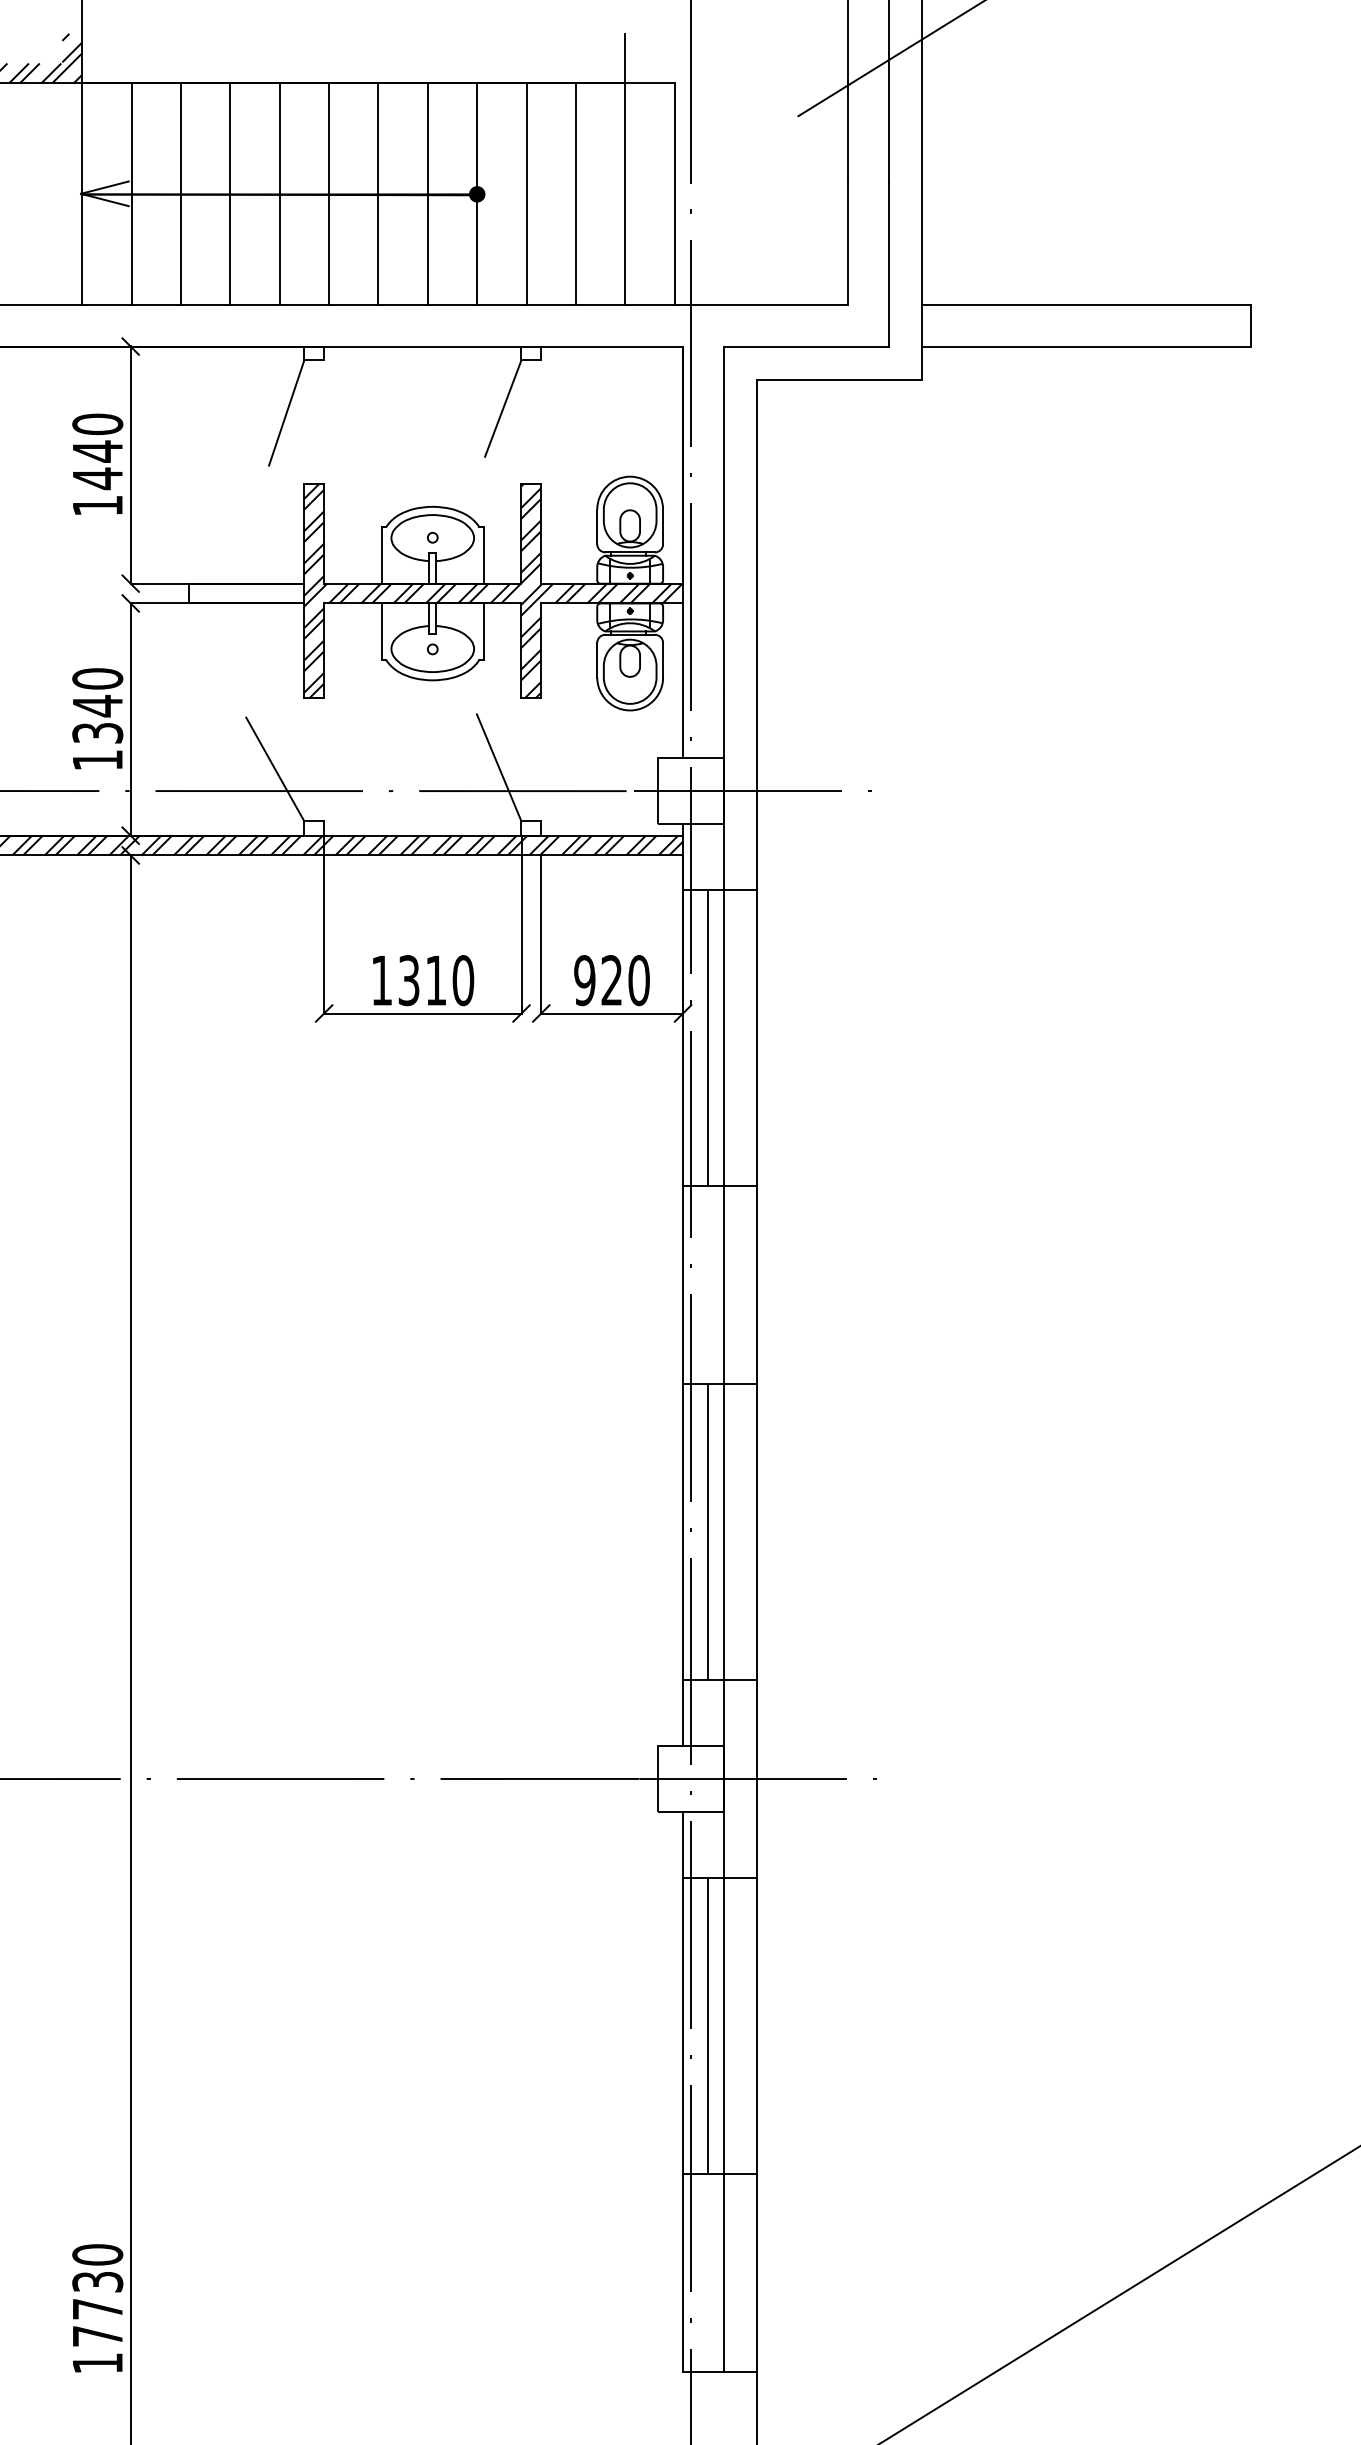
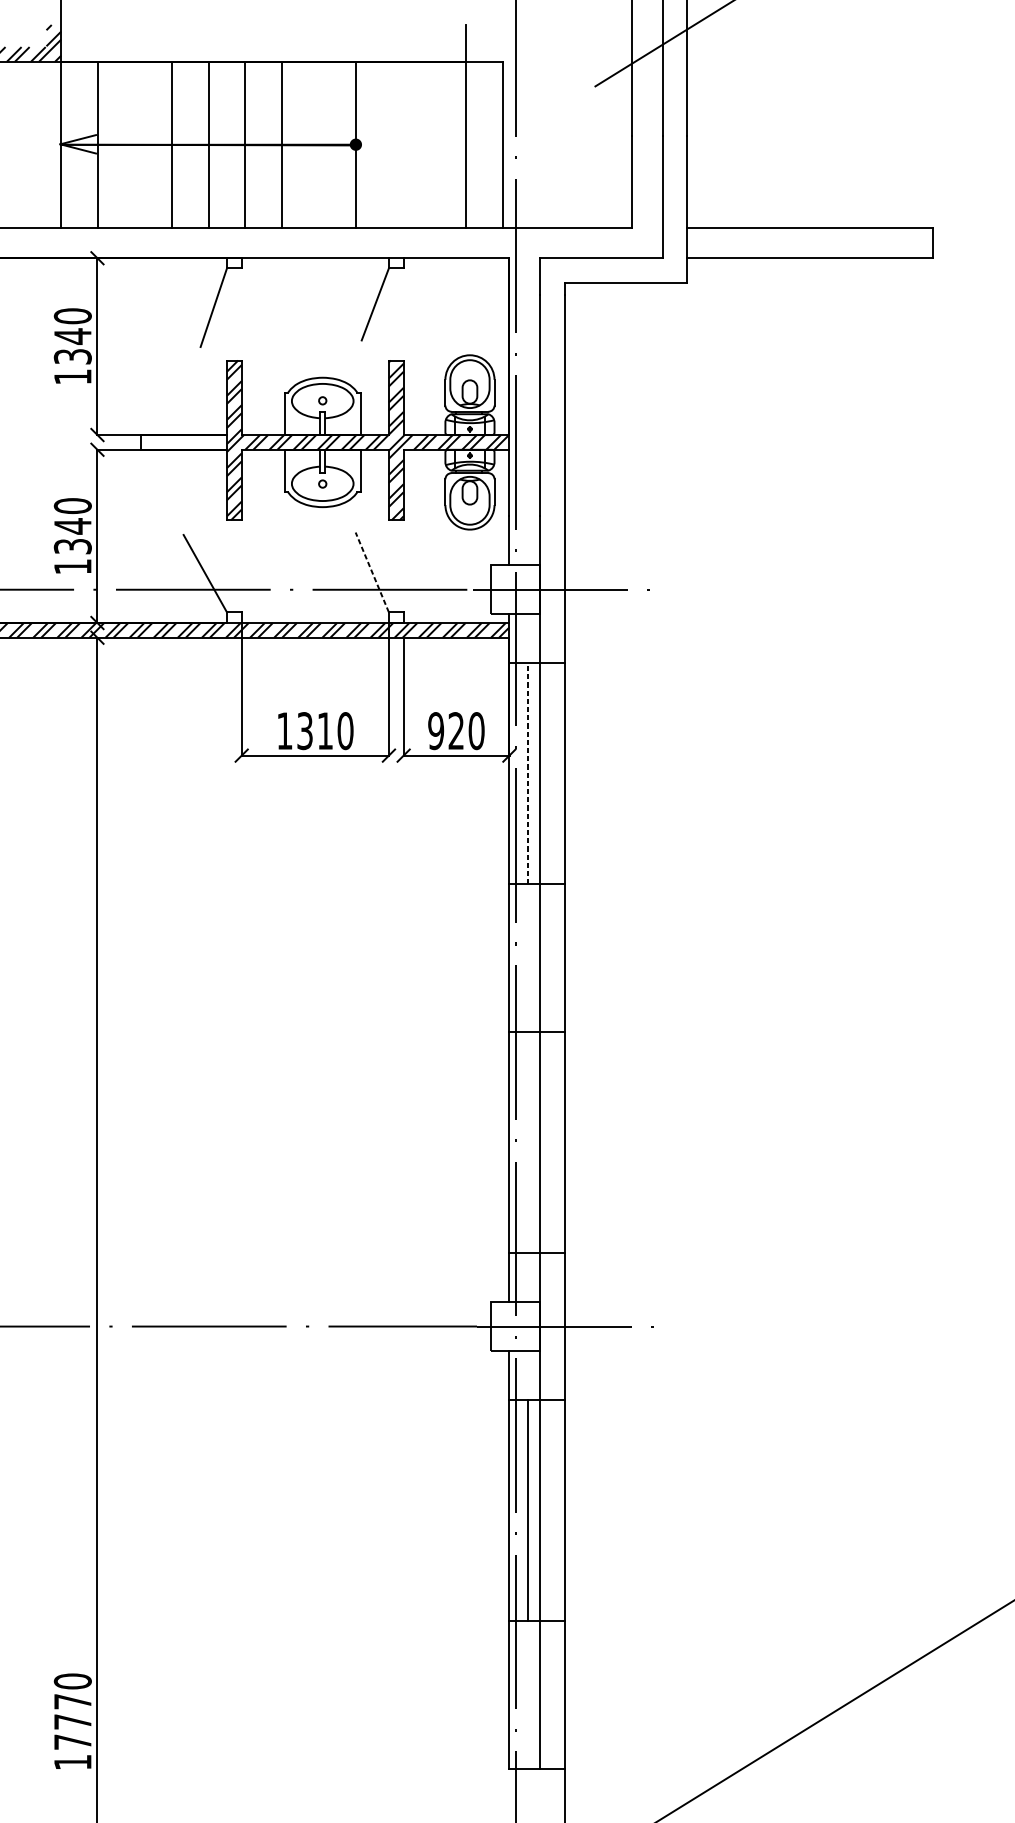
line: (180, 194) -> (134, 144), removed
line: (427, 194) -> (318, 144), removed
line: (526, 194) -> (392, 144), removed
line: (576, 194) -> (429, 144), removed
text: (97, 478) -> (72, 356), 1440 -> 1340
line: (499, 767) -> (372, 572), solid -> dashed
line: (707, 1037) -> (527, 773), solid -> dashed
line: (707, 1531) -> (527, 1141), removed
text: (97, 2282) -> (72, 1702), 17730 -> 17770

